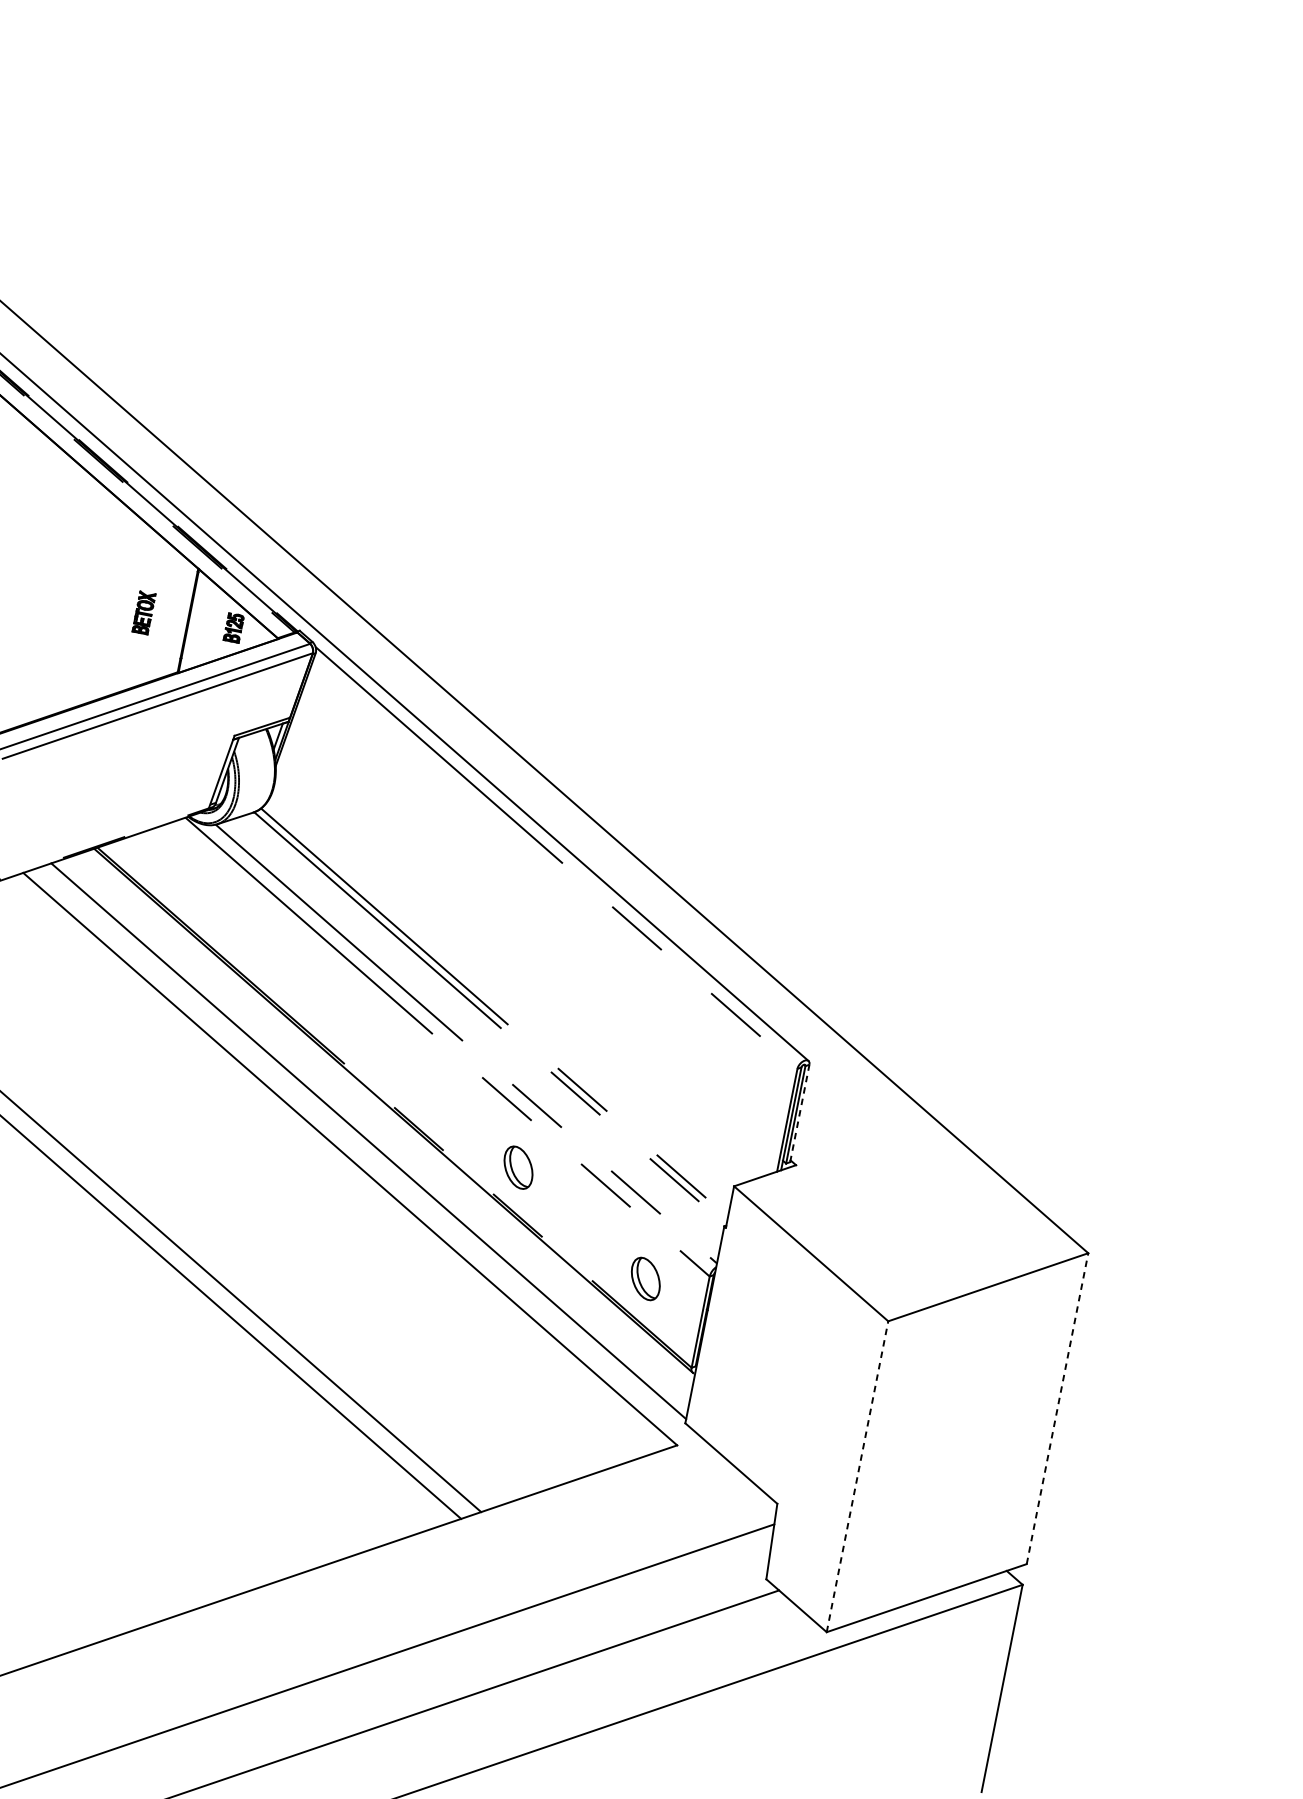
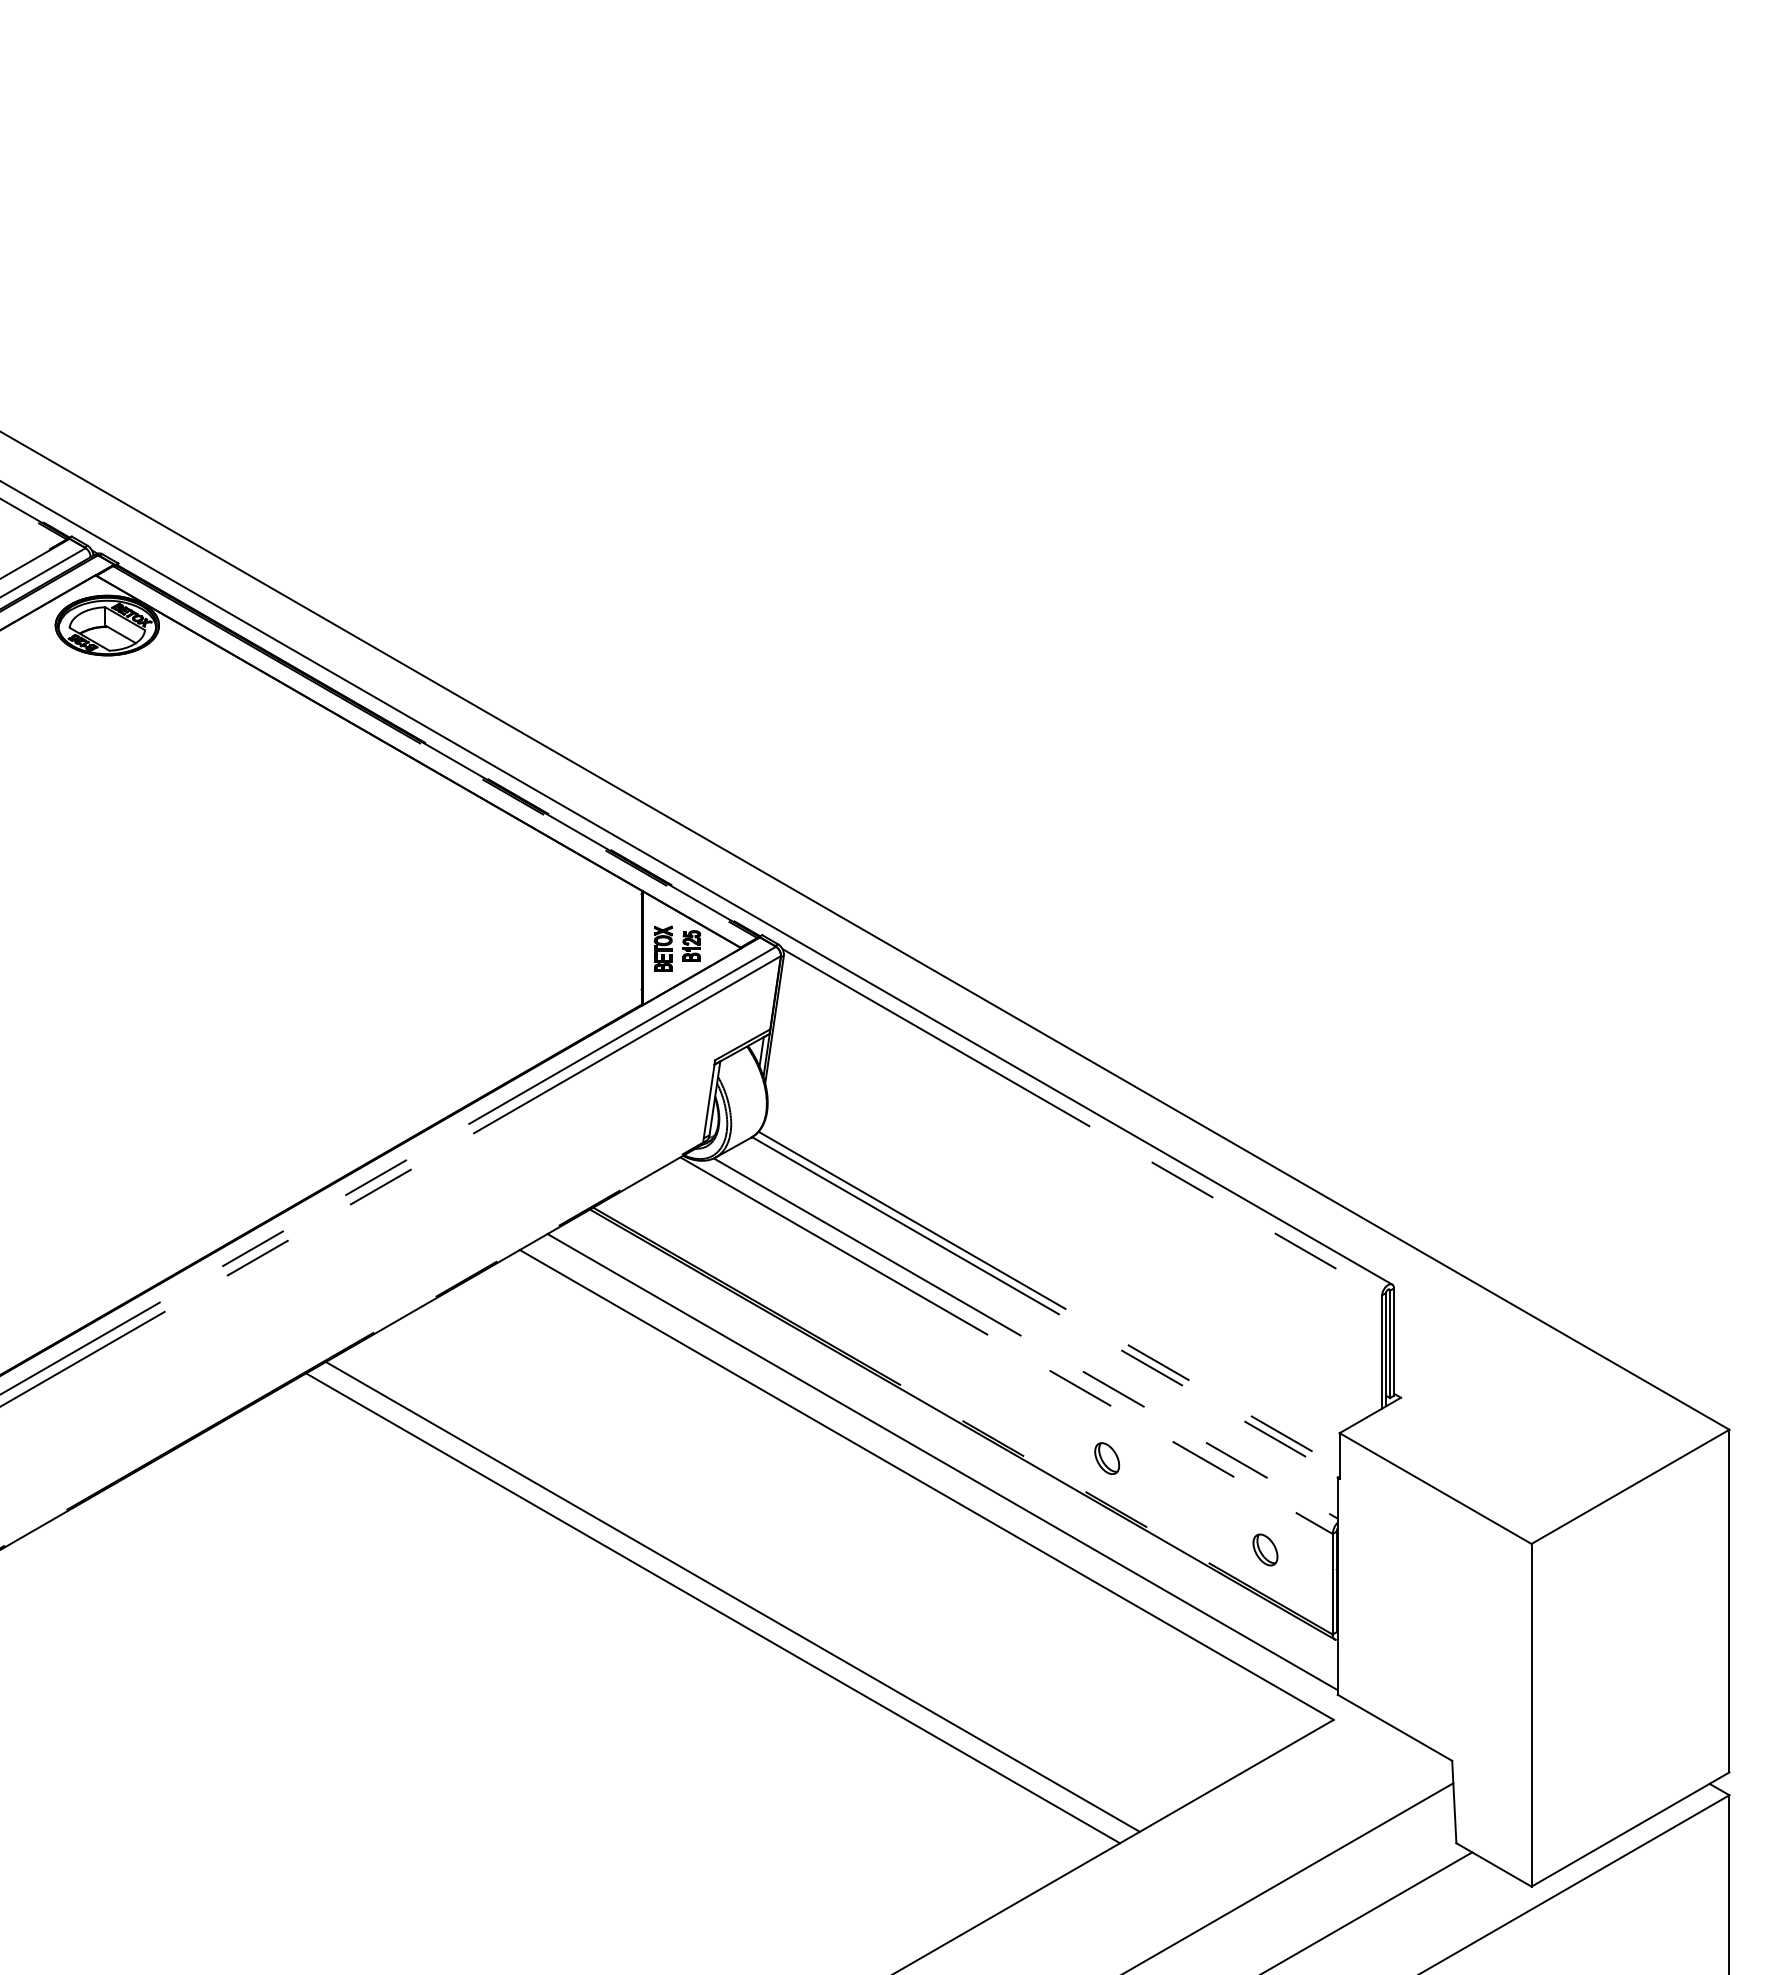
part: (144, 612) -> (663, 948), moved
line: (800, 1113) -> (1394, 1342), dashed -> solid
part: (518, 1167) -> (1107, 1458), size x0.71
part: (645, 1278) -> (1265, 1549), size x0.71
line: (1057, 1408) -> (1729, 1600), dashed -> solid
line: (857, 1476) -> (1531, 1714), dashed -> solid

